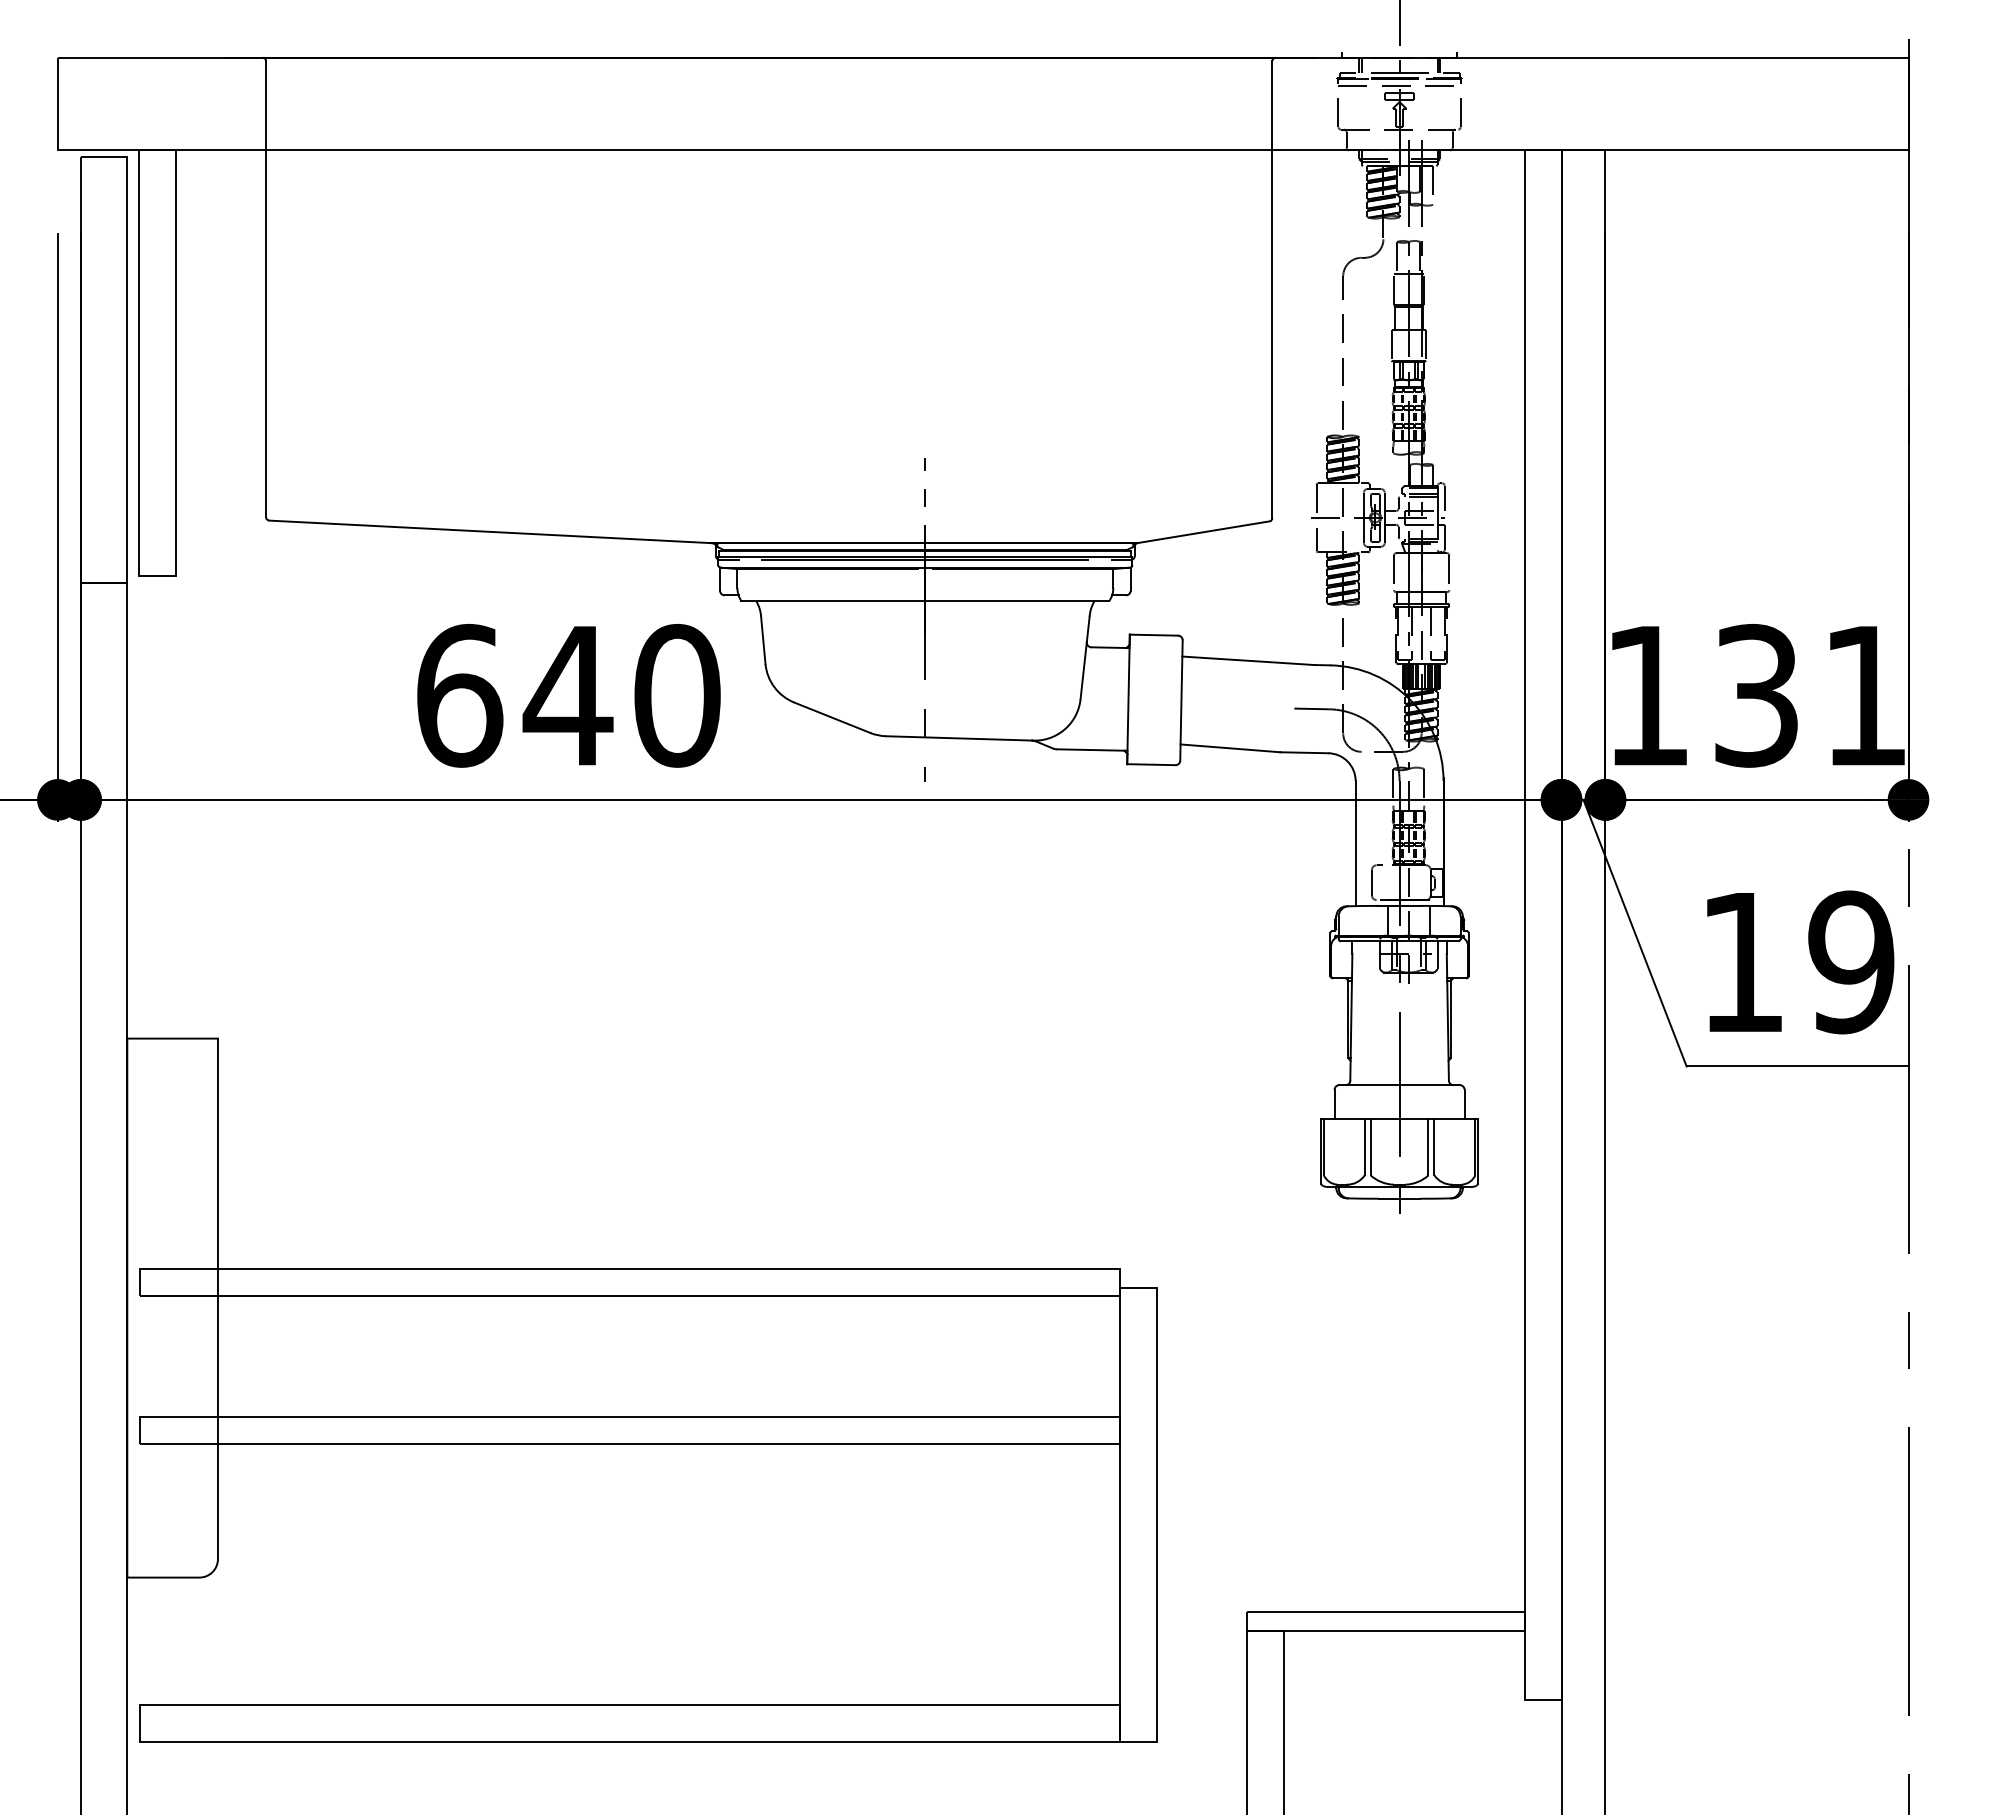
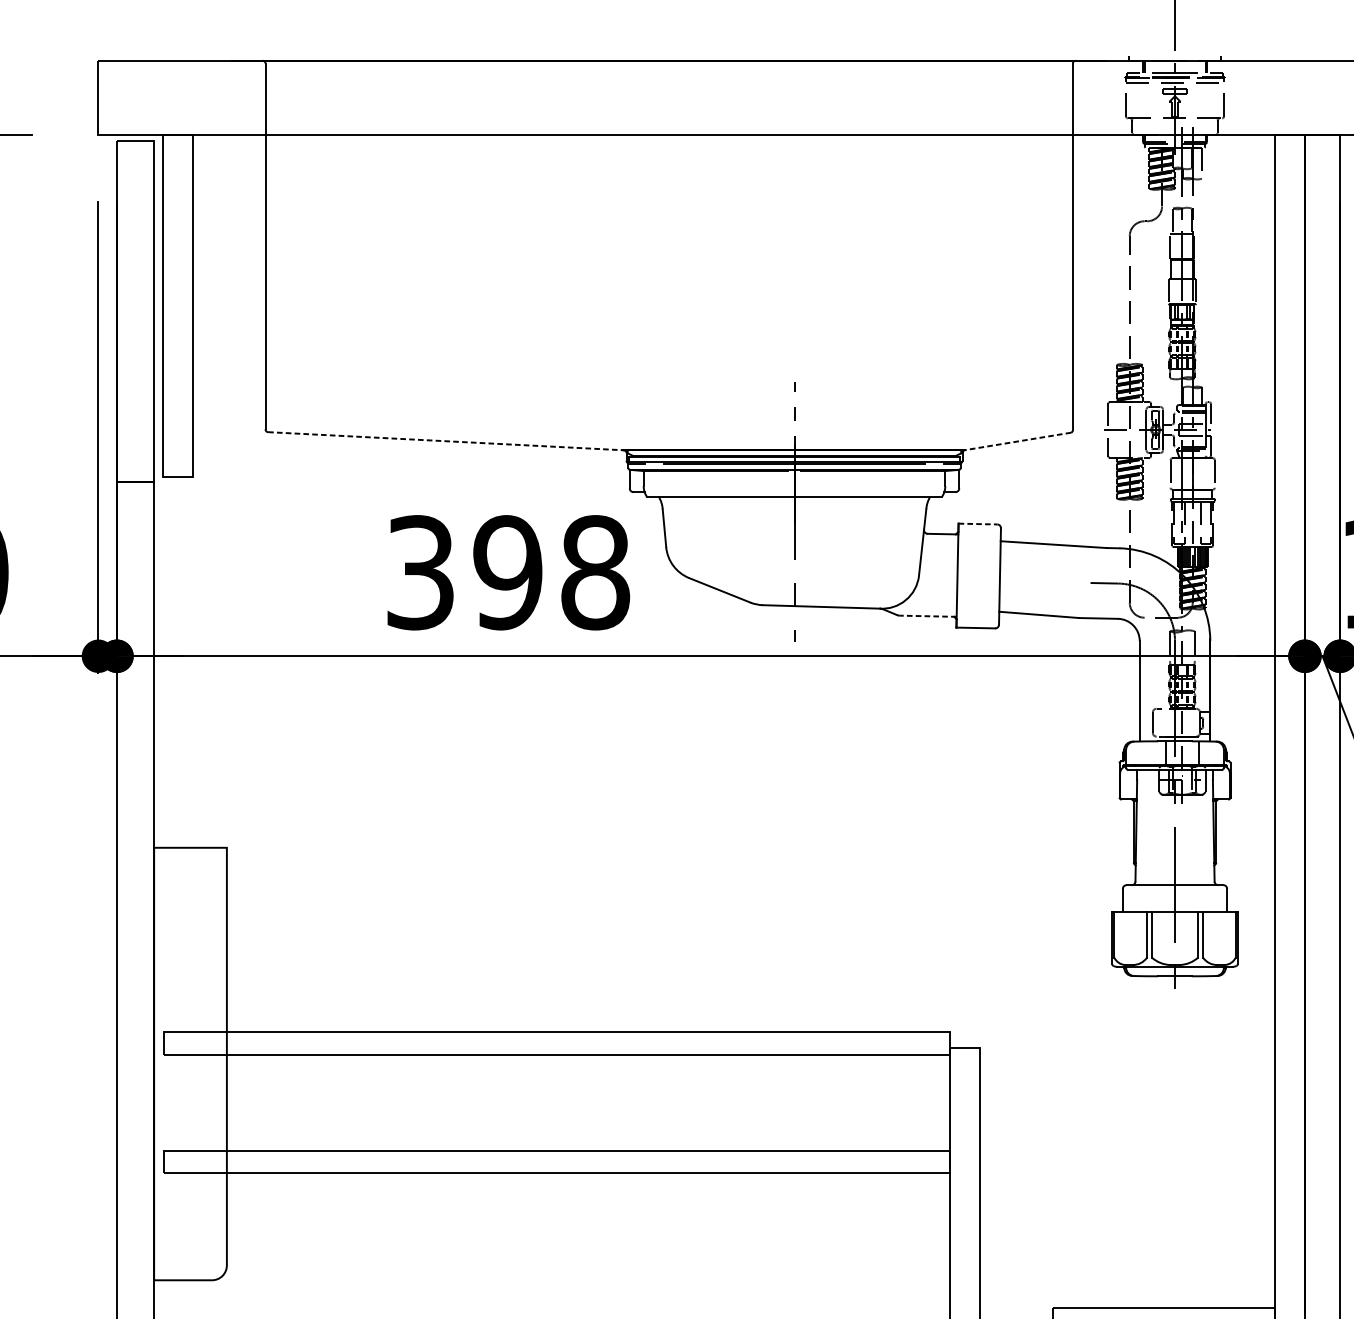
line: (491, 531) -> (446, 440), solid -> dashed
line: (1203, 532) -> (1017, 441), solid -> dashed
line: (1154, 635) -> (978, 524), solid -> dashed
text: (568, 695) -> (508, 572), 640 -> 398
line: (1091, 750) -> (927, 616), solid -> dashed

